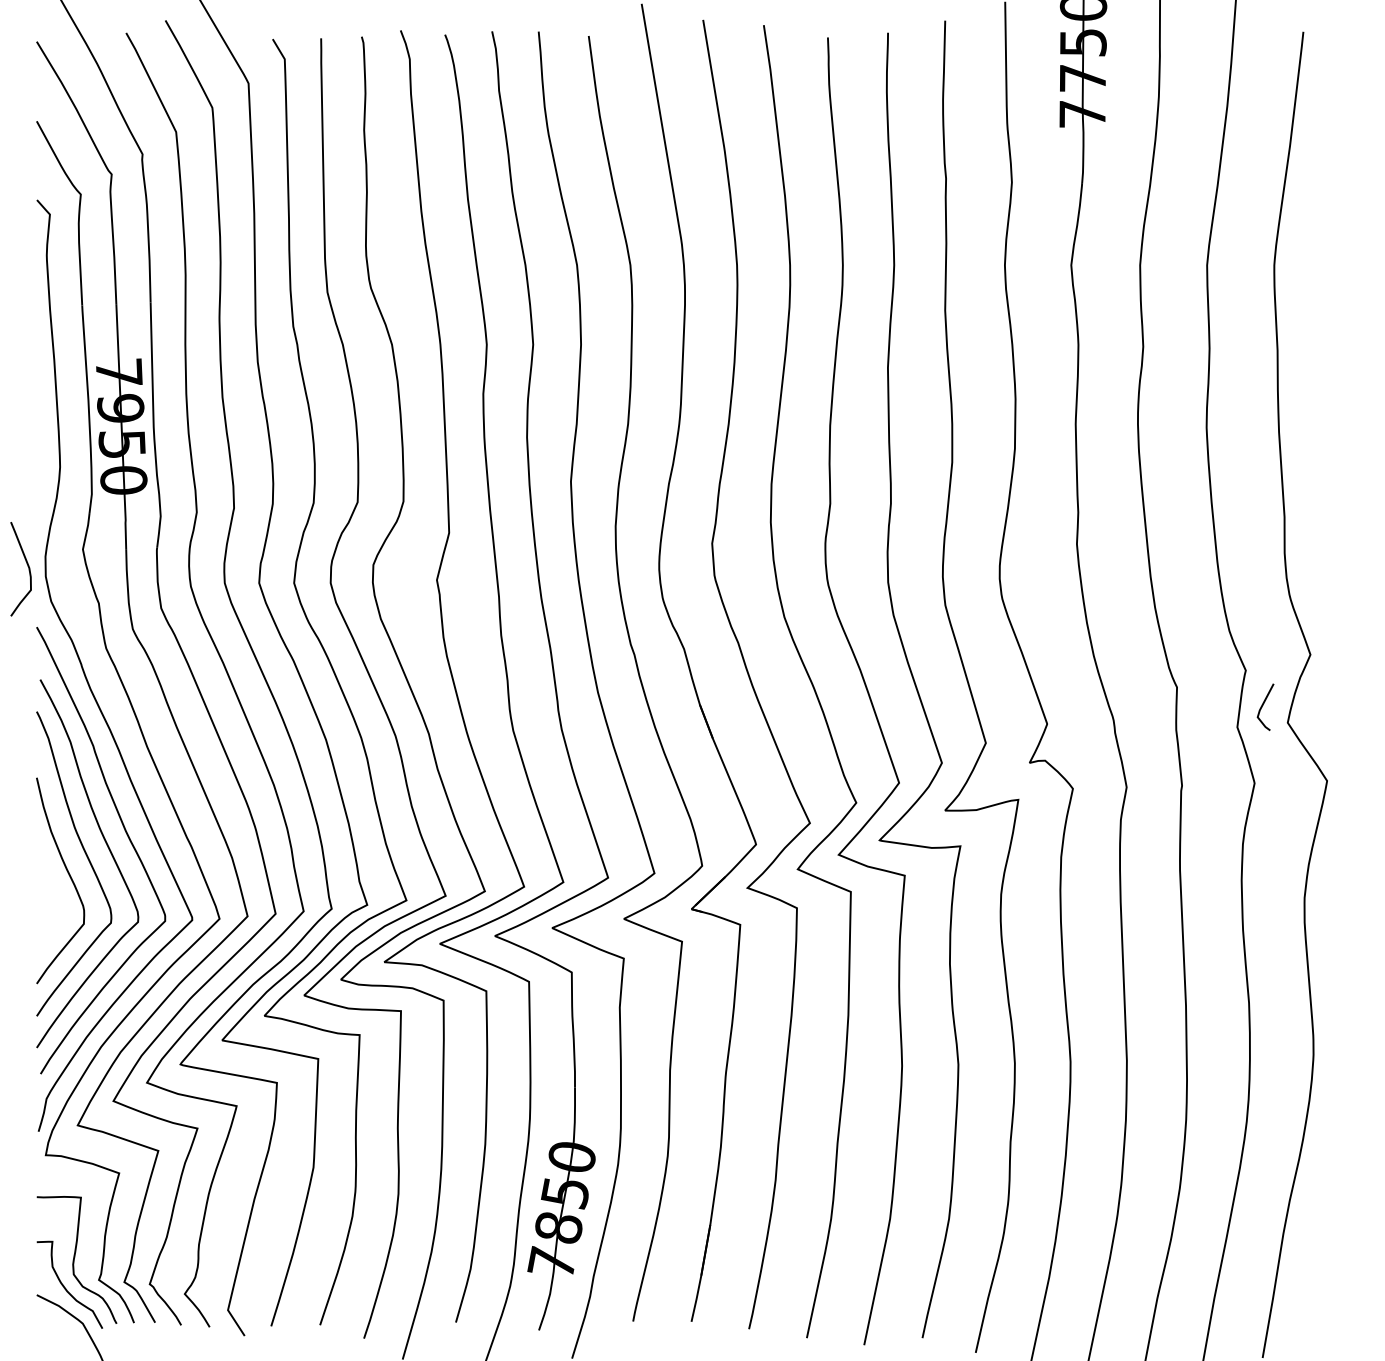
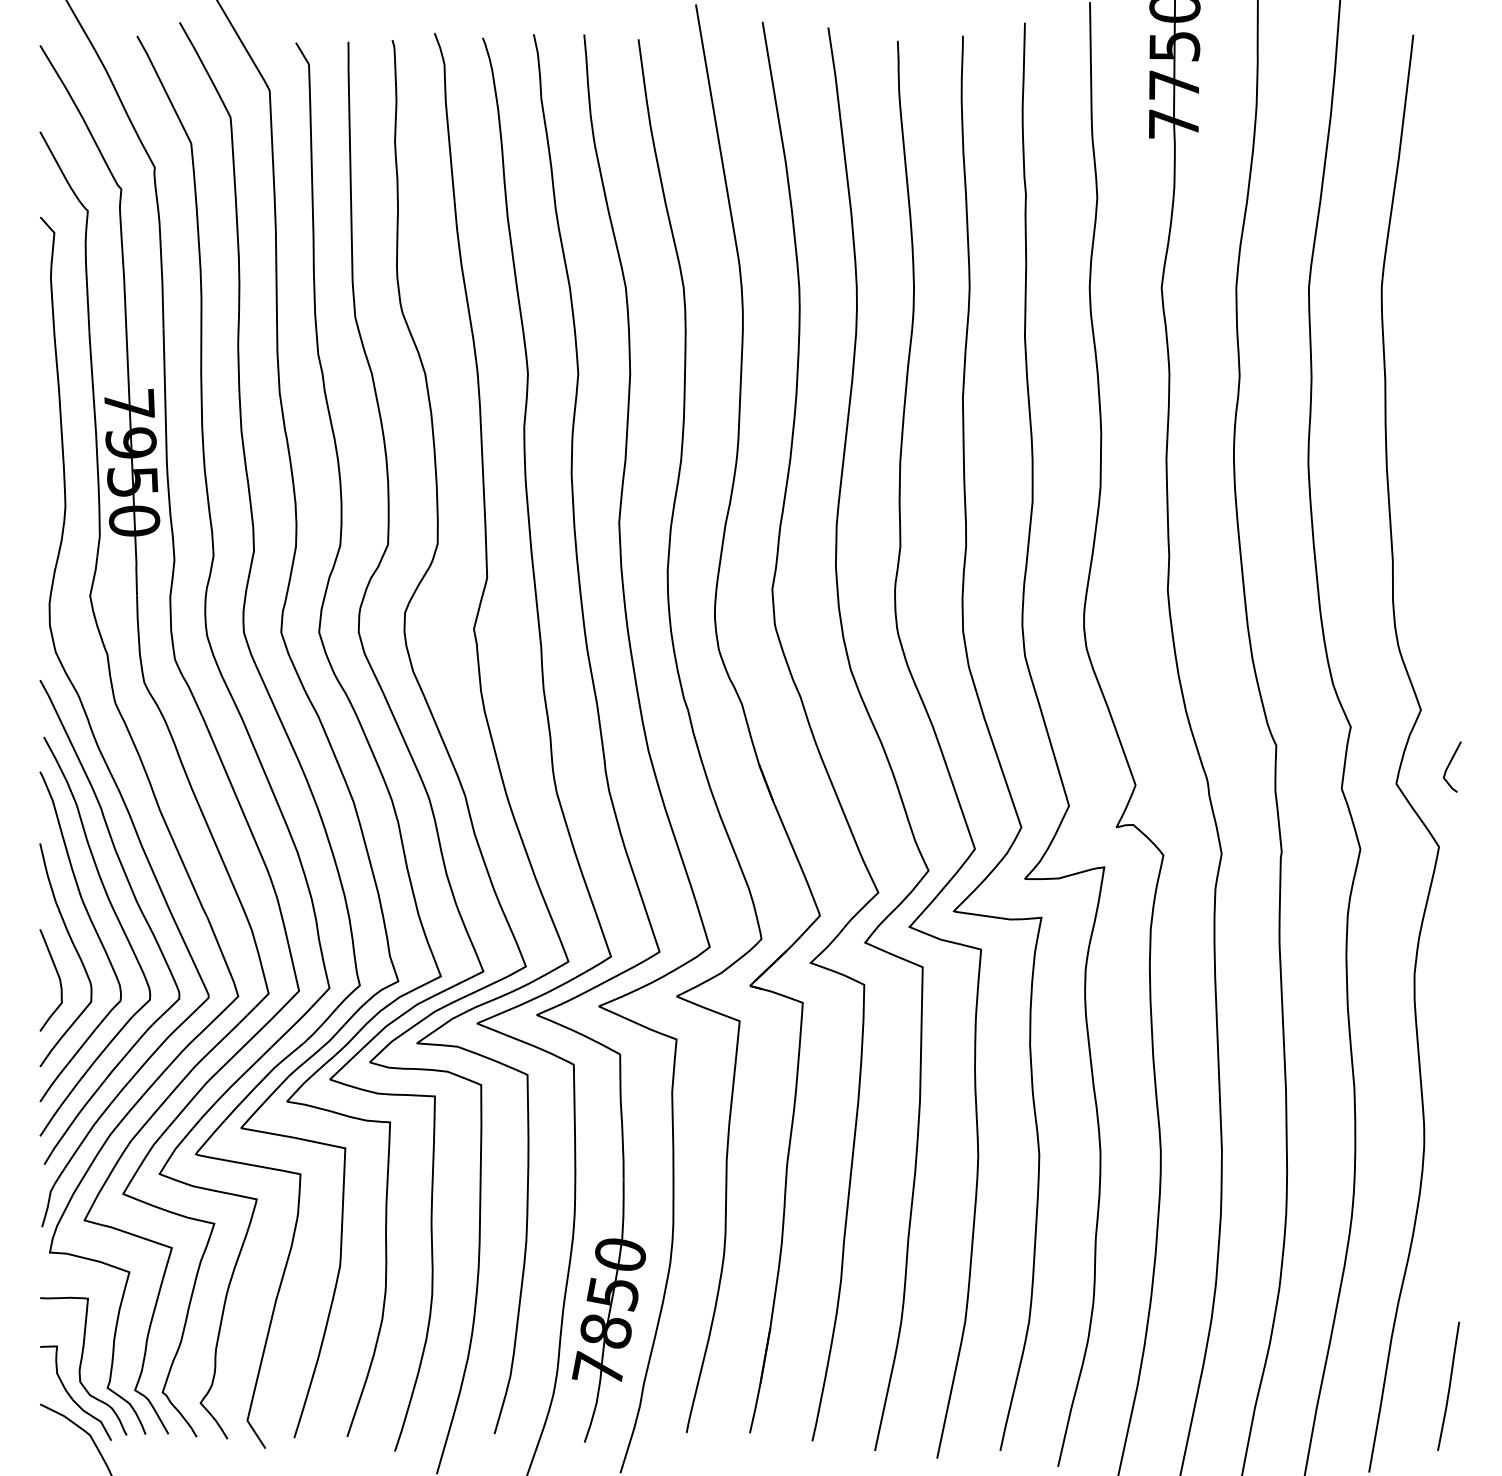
curve: (27, 567) -> (58, 978), moved
line: (1263, 704) -> (1450, 764), moved
curve: (1336, 1277) -> (1449, 1385), added

